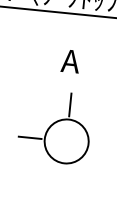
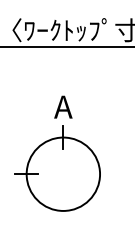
text: (70, 60) -> (63, 106), moved
circle: (66, 140) -> (63, 173), size x1.67

